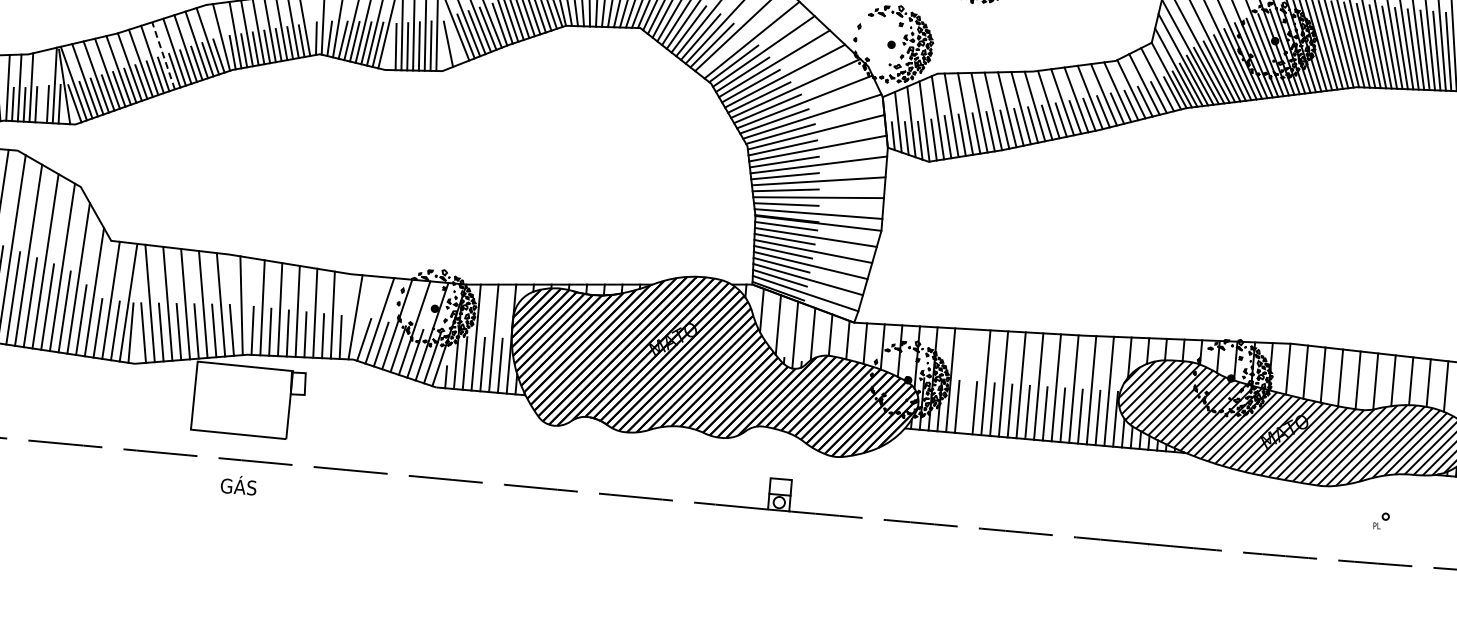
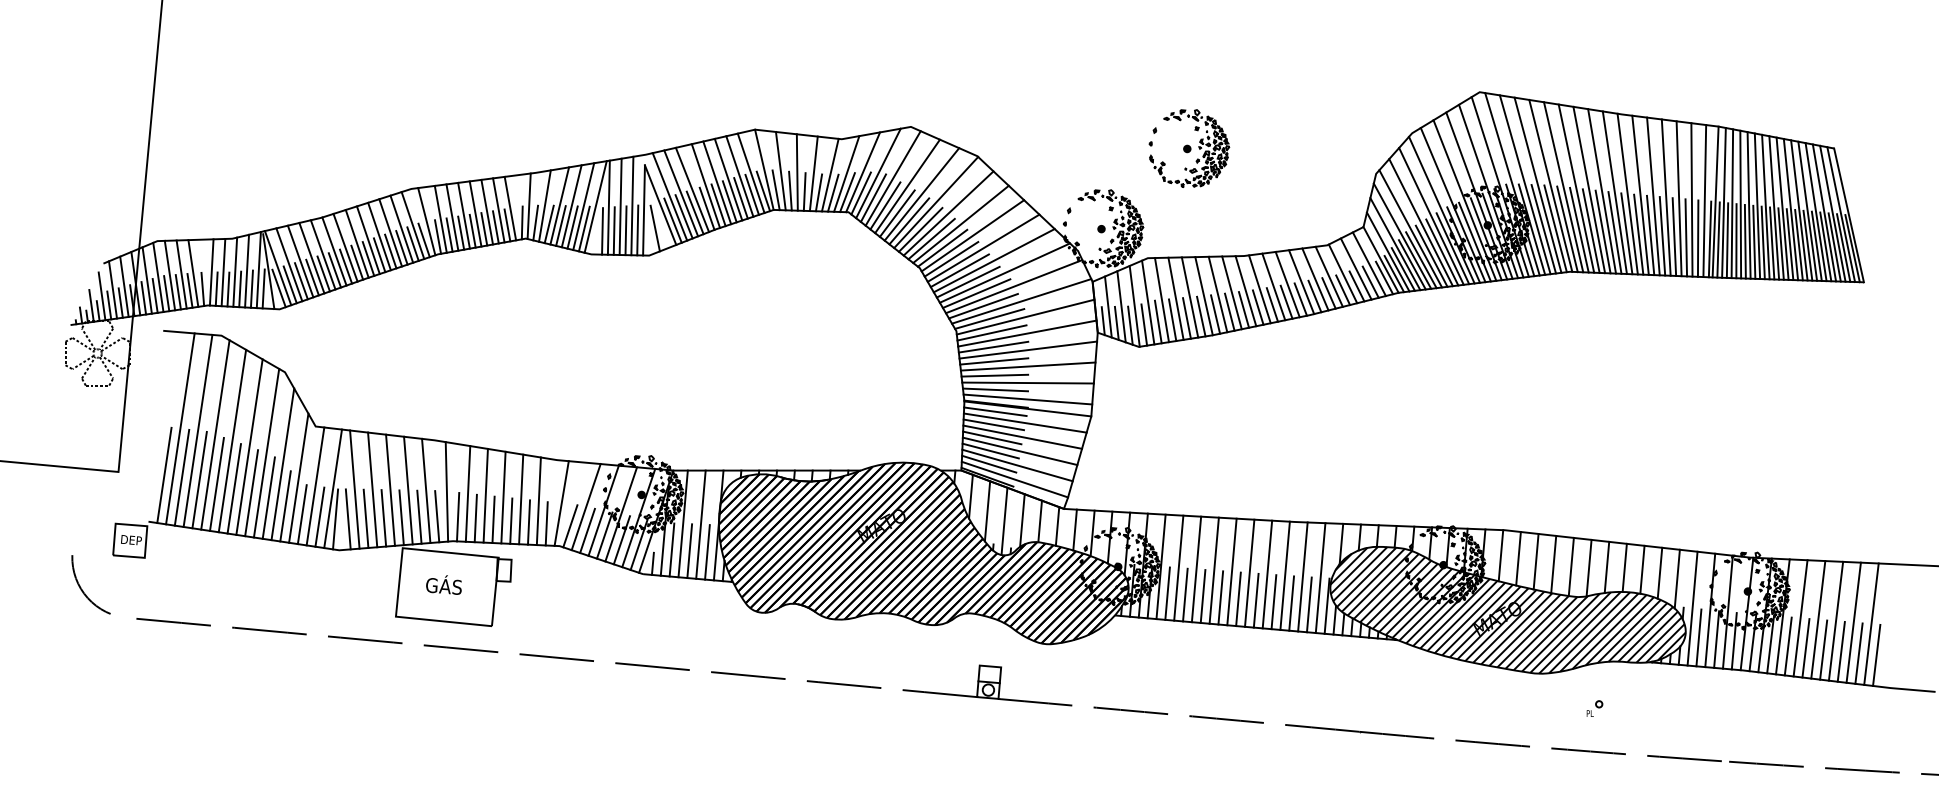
line: (722, 54) -> (931, 238), added
line: (163, 56) -> (368, 240), dashed -> solid
line: (43, 85) -> (247, 270), added
line: (968, 380) -> (1178, 567), added
text: (238, 485) -> (443, 584), moved

